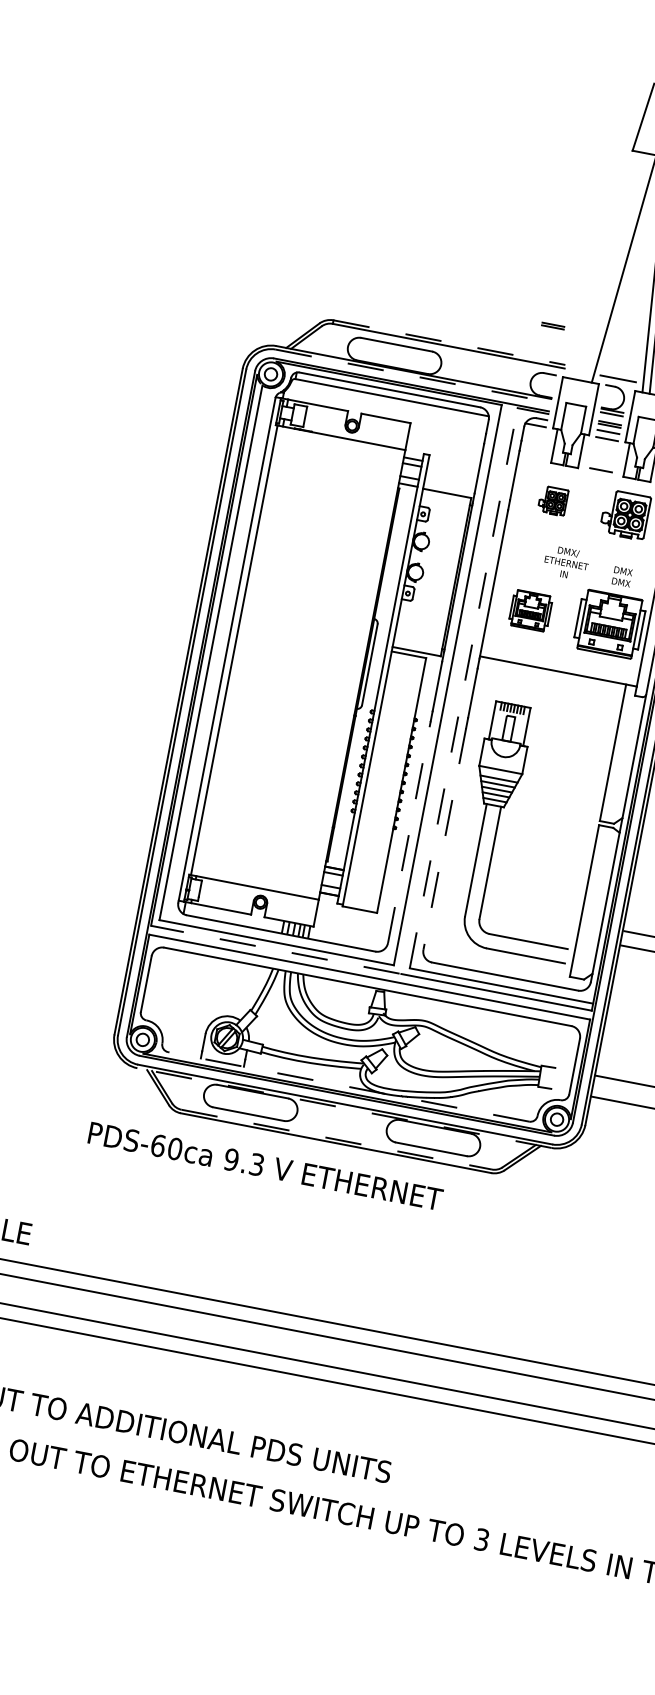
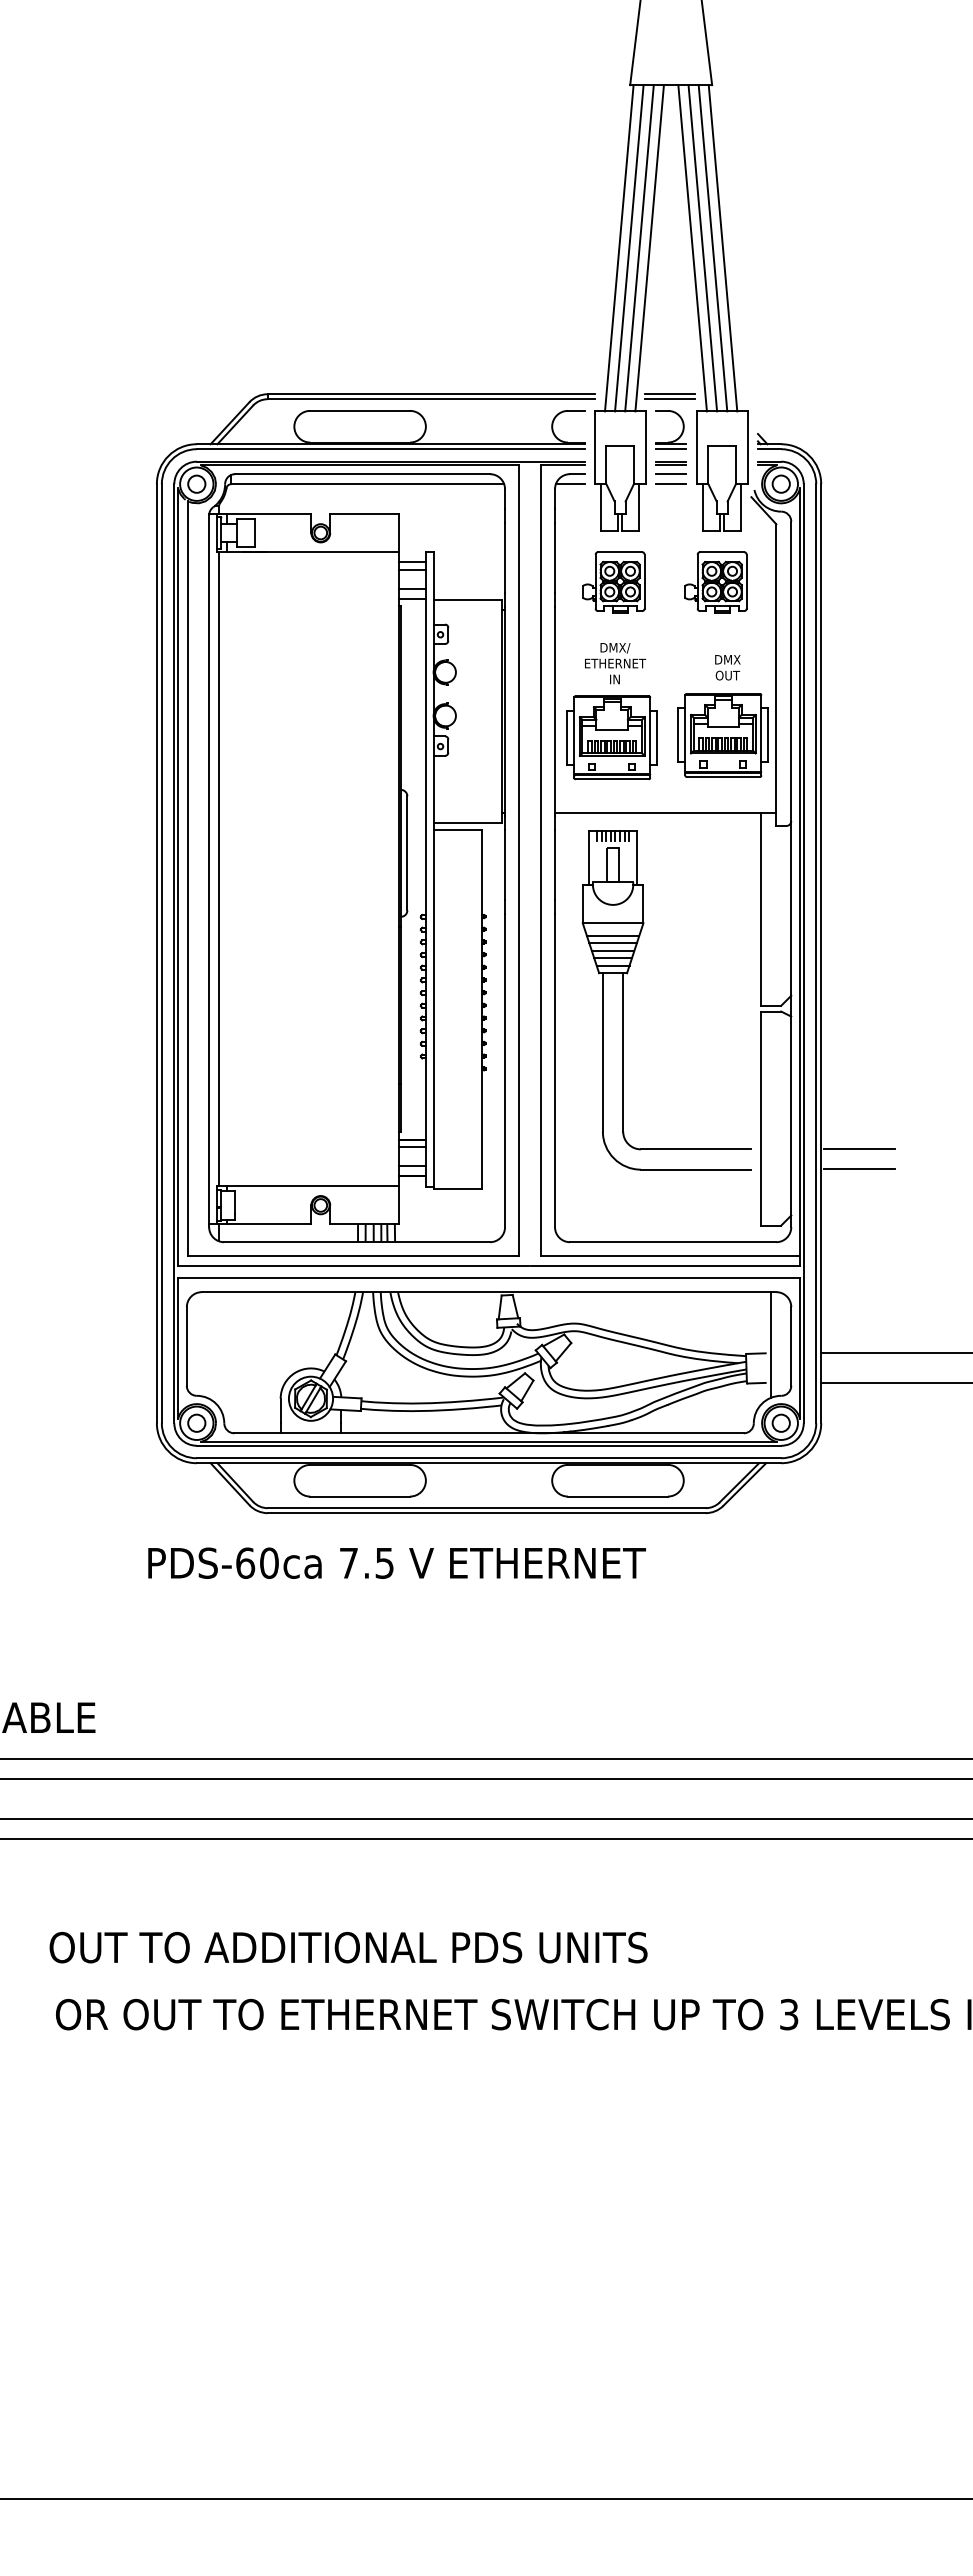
line: (602, 265) -> (619, 248), added
line: (609, 266) -> (629, 248), added
line: (616, 267) -> (639, 248), added
line: (552, 325) -> (567, 343), removed
line: (449, 342) -> (431, 394), dashed -> solid
line: (618, 375) -> (669, 394), added
line: (413, 376) -> (390, 449), dashed -> solid
line: (600, 469) -> (670, 527), removed
part: (552, 500) -> (613, 582), size x1.67
text: (566, 563) -> (615, 663), moved
text: (620, 582) -> (727, 675), DMX -> OUT
part: (530, 610) -> (611, 737), size x1.67
line: (463, 688) -> (541, 860), dashed -> solid
part: (497, 826) -> (623, 1000), moved
line: (409, 832) -> (505, 1070), dashed -> solid
line: (445, 839) -> (555, 1071), dashed -> solid
line: (274, 949) -> (352, 1265), dashed -> solid
line: (560, 1062) -> (771, 1344), added
line: (348, 1087) -> (489, 1433), dashed -> solid
line: (344, 1108) -> (488, 1463), dashed -> solid
line: (336, 1139) -> (486, 1508), dashed -> solid
text: (244, 1161) -> (366, 1562), 9.3 -> 7.5

